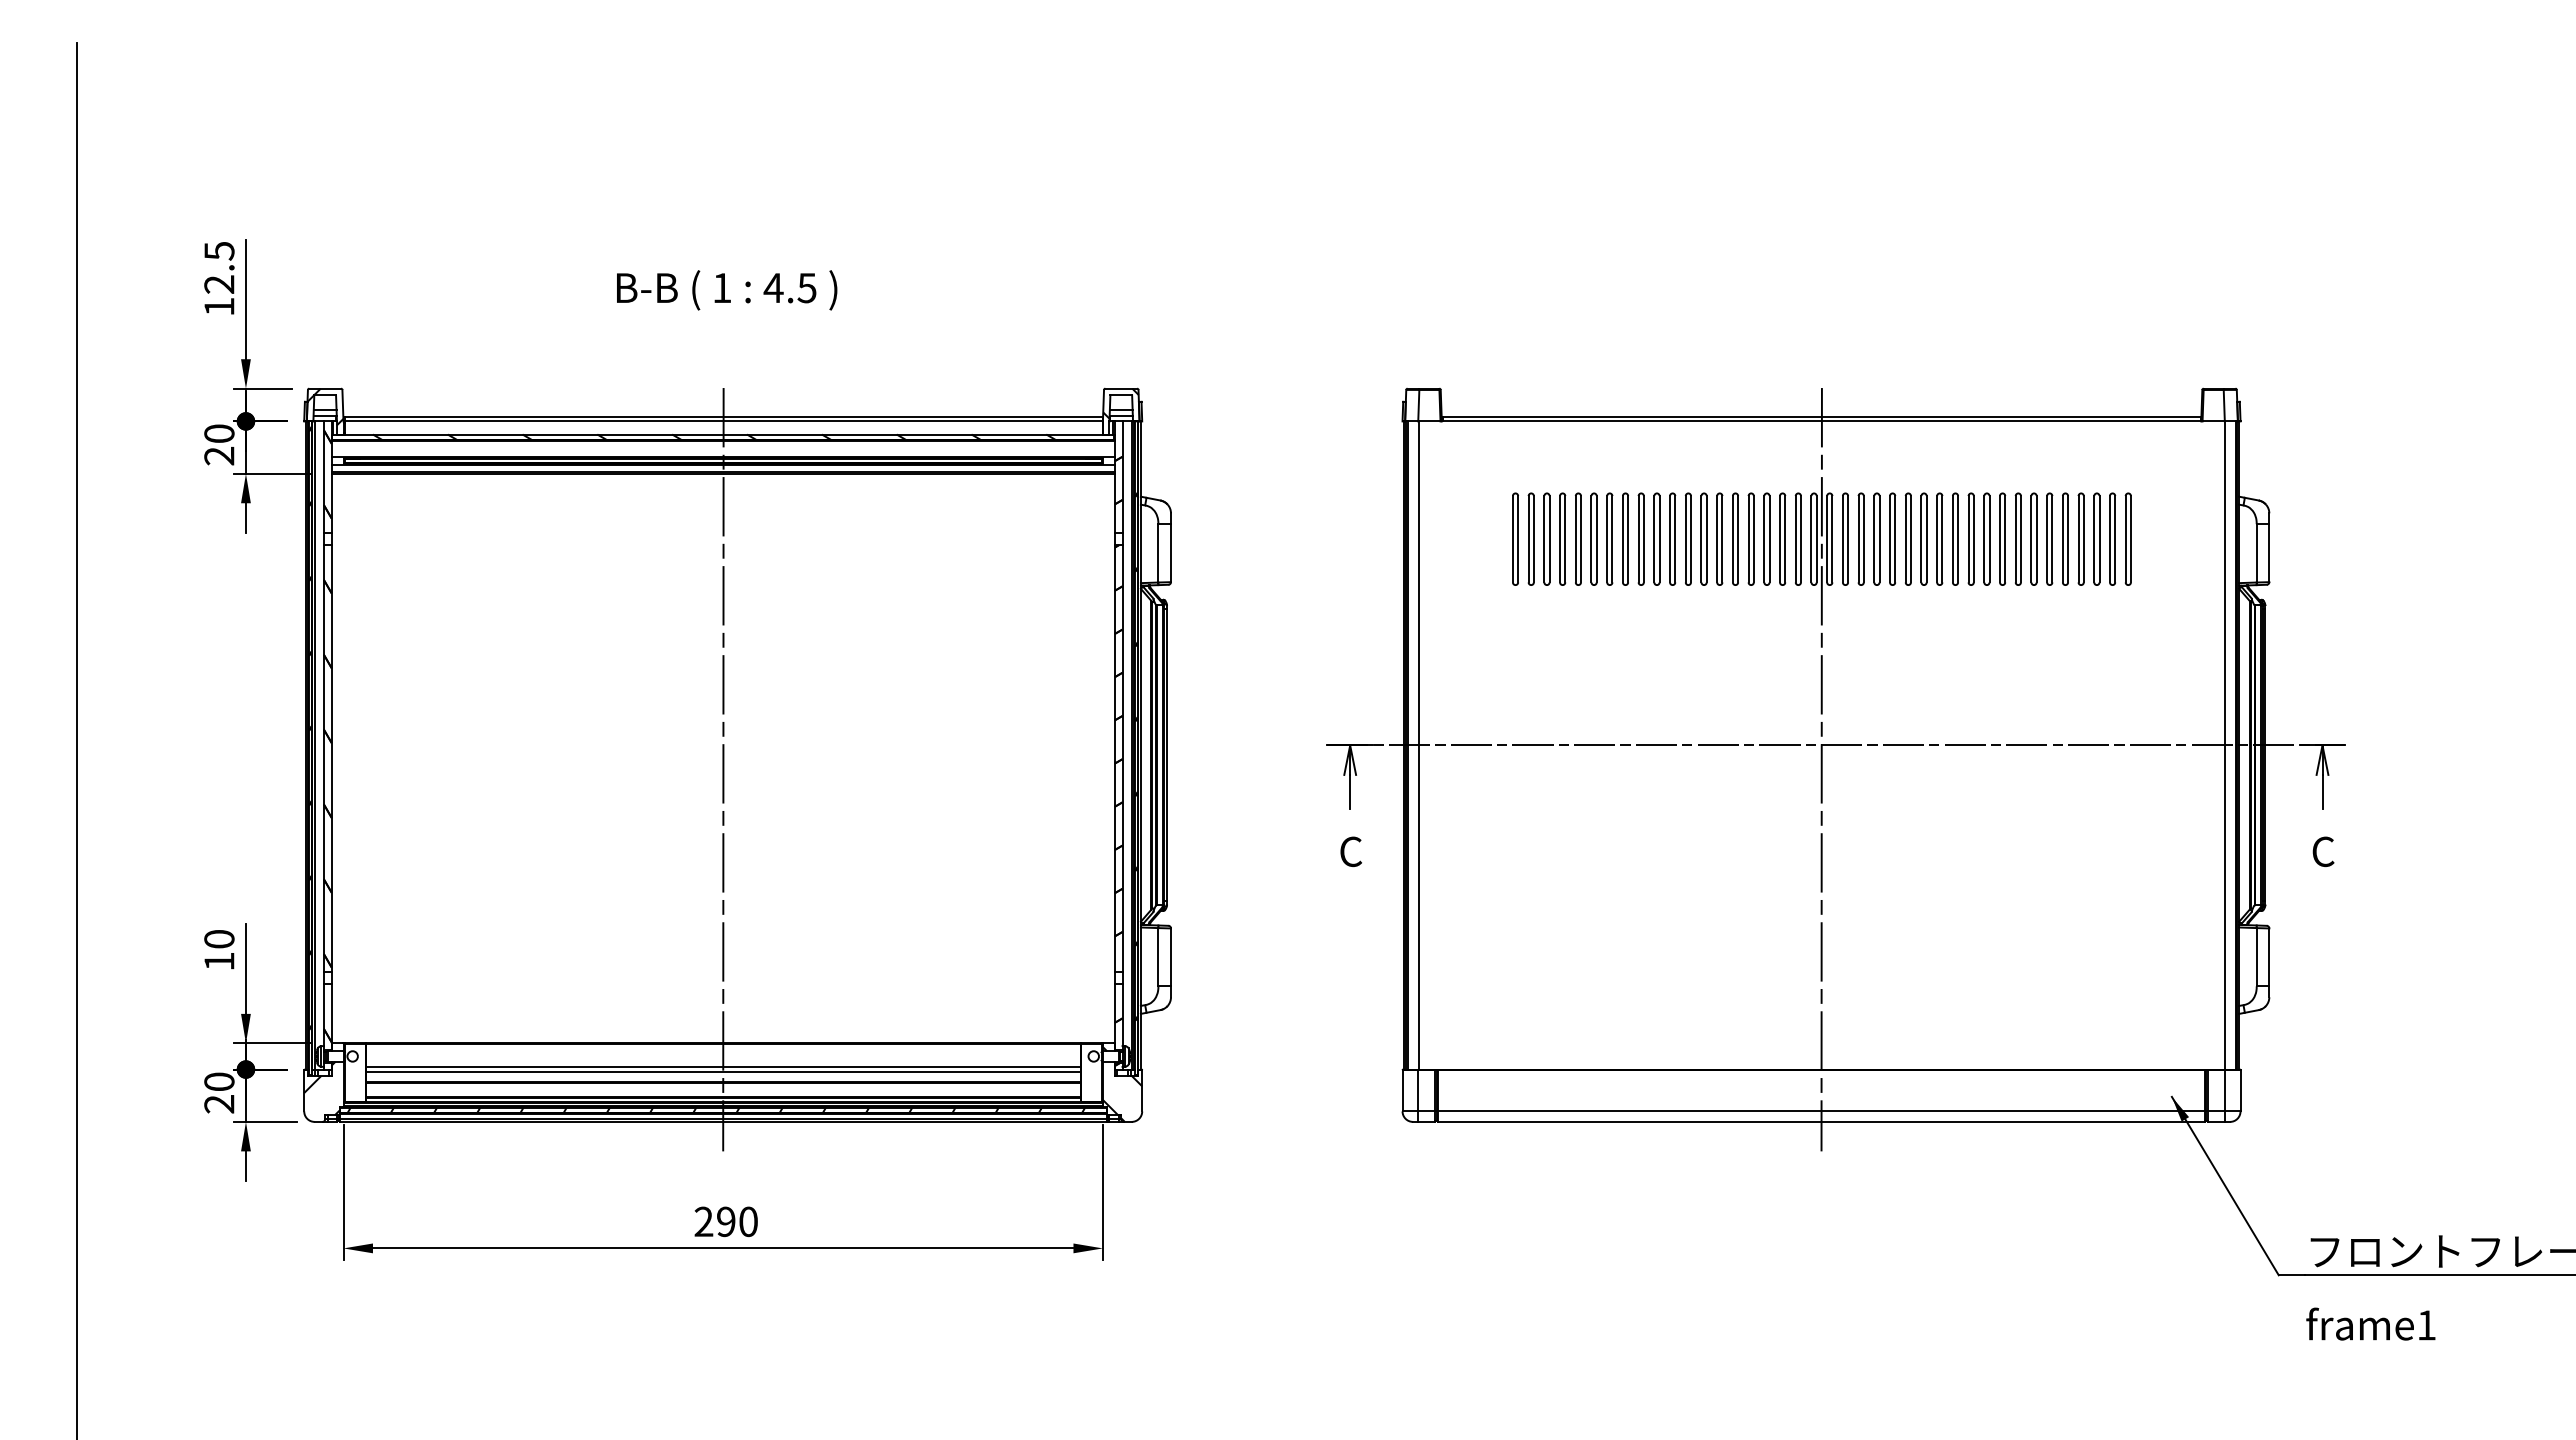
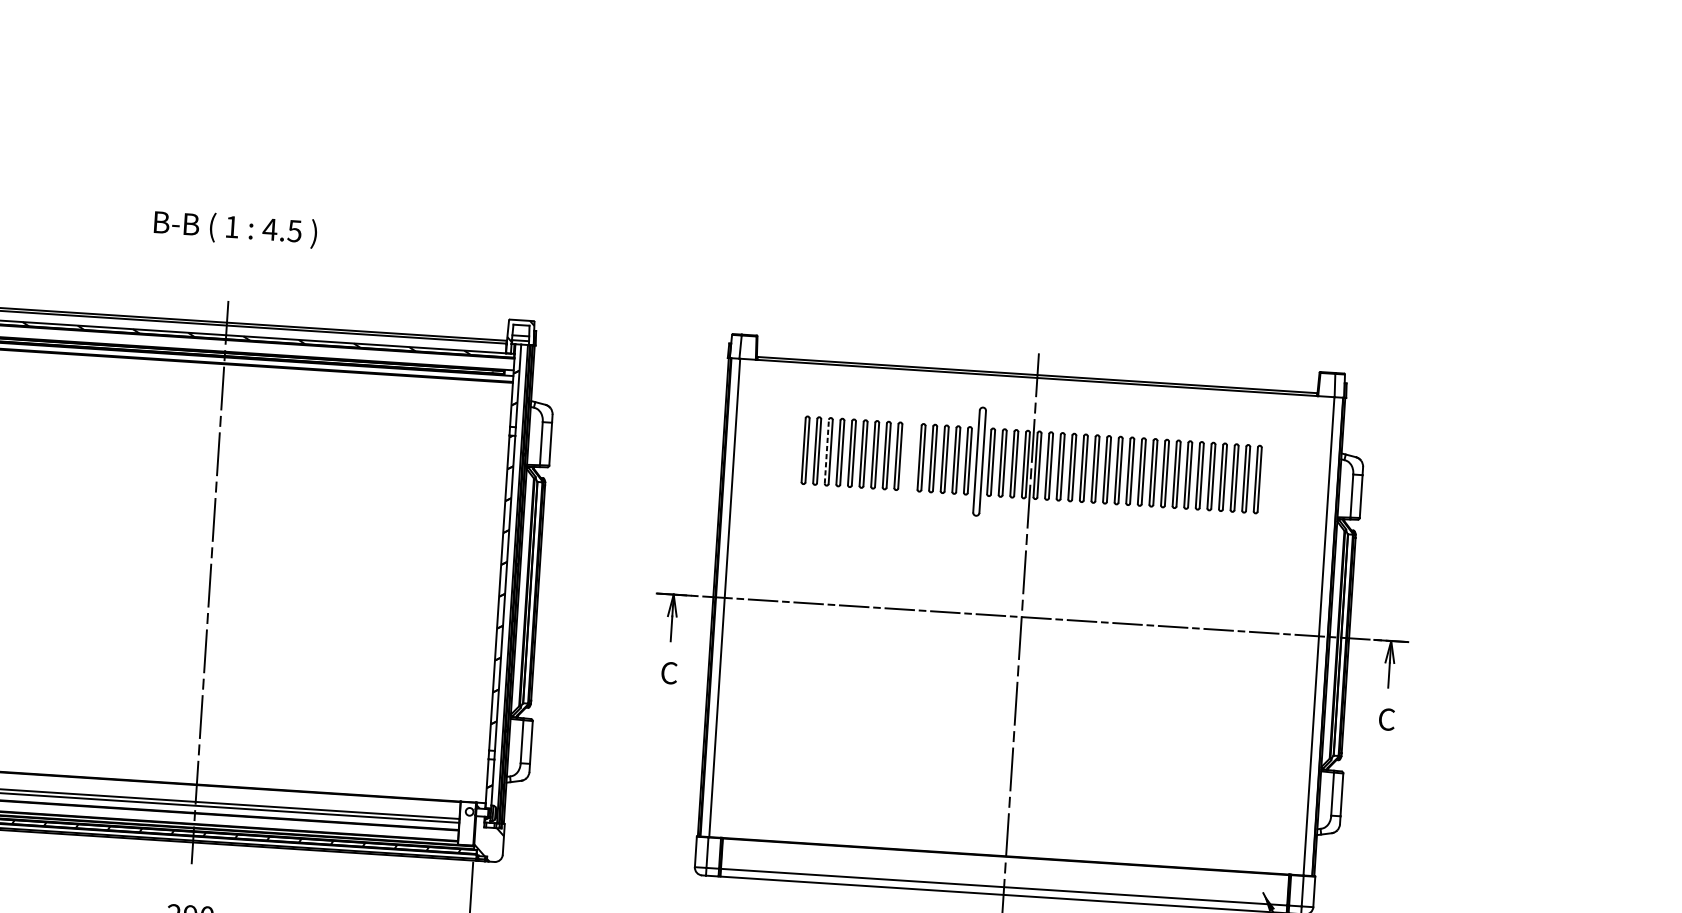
line: (1544, 538) -> (827, 451), solid -> dashed
part: (1656, 538) -> (909, 456), removed
part: (1750, 538) -> (979, 460), size x1.6

